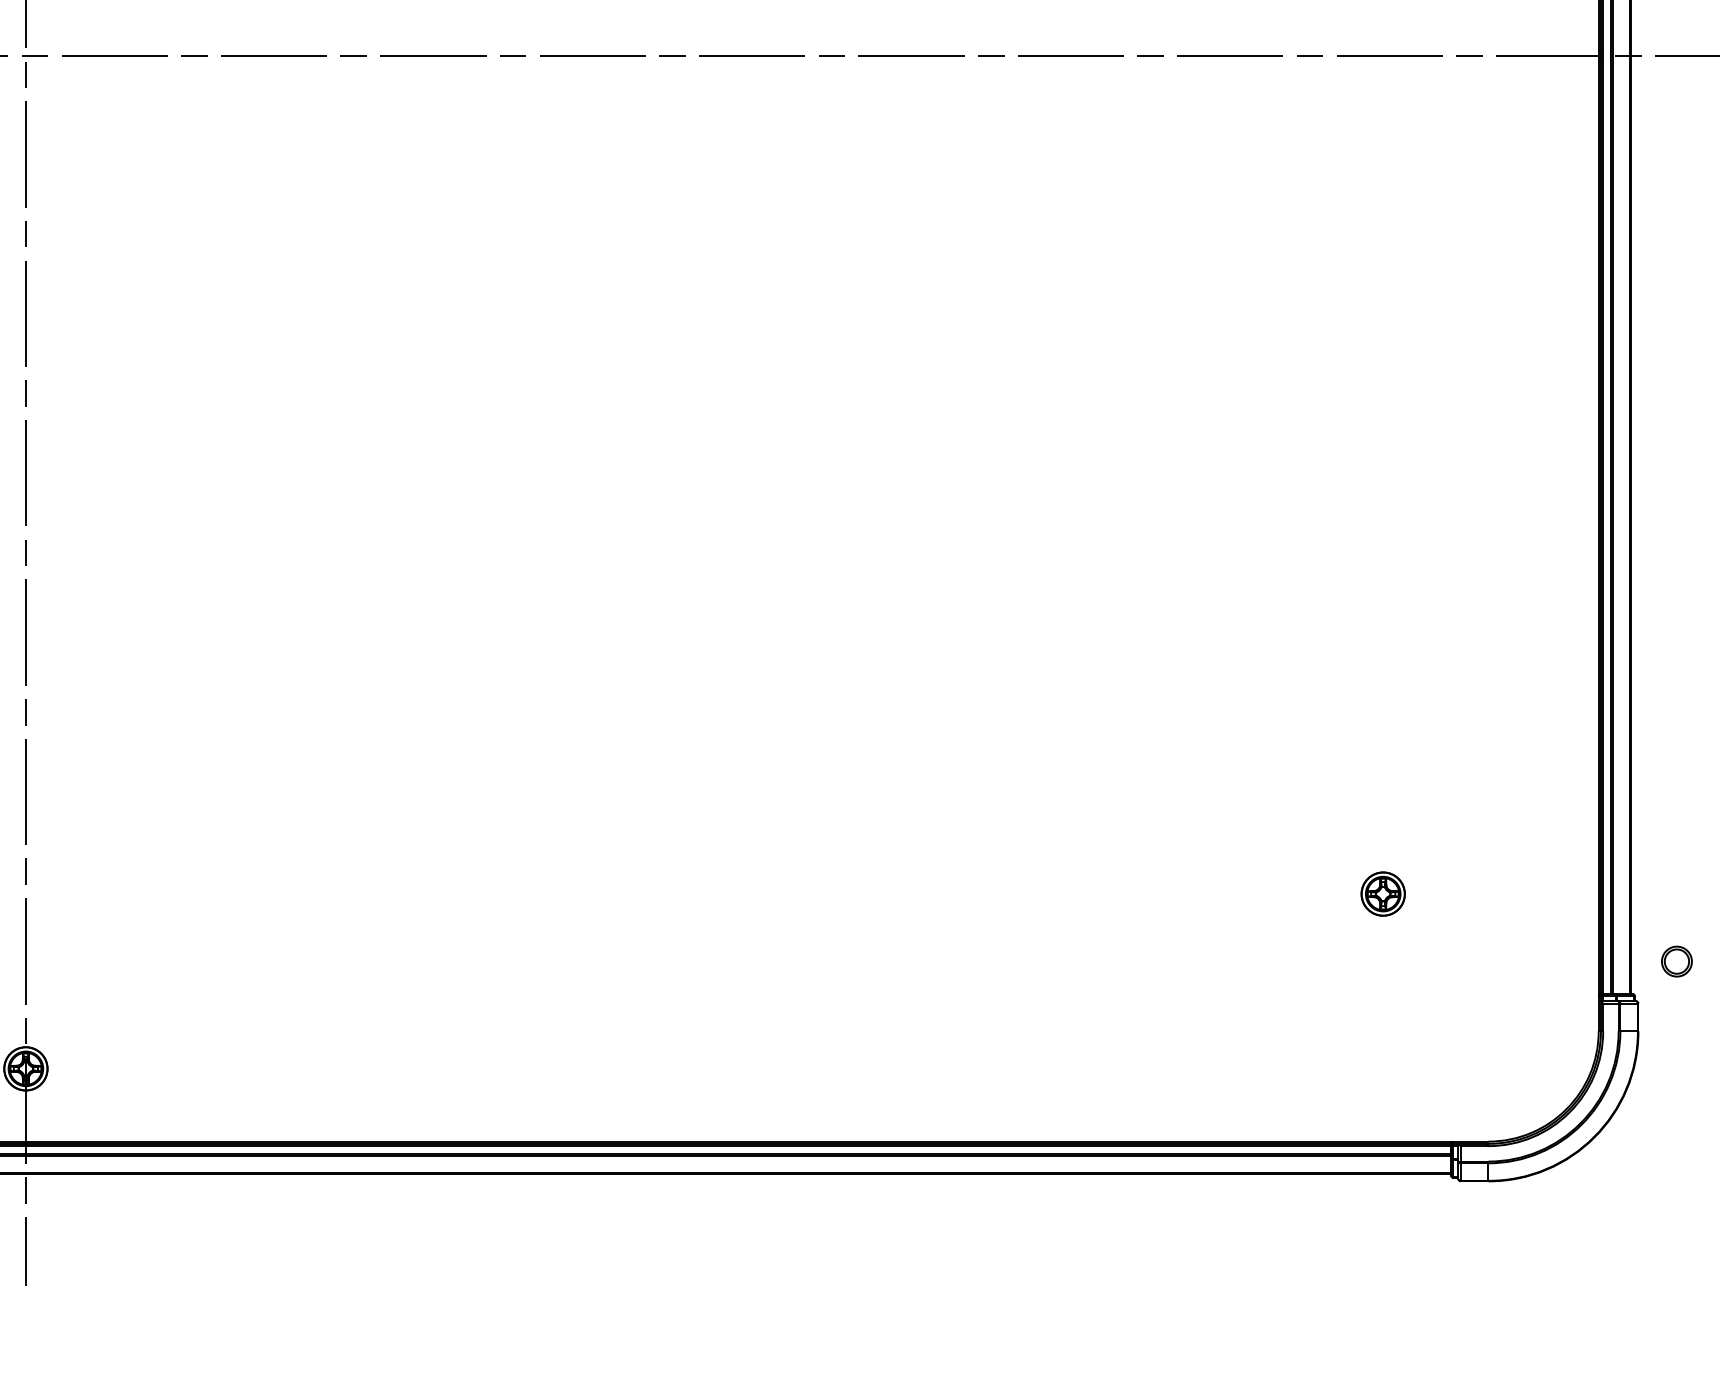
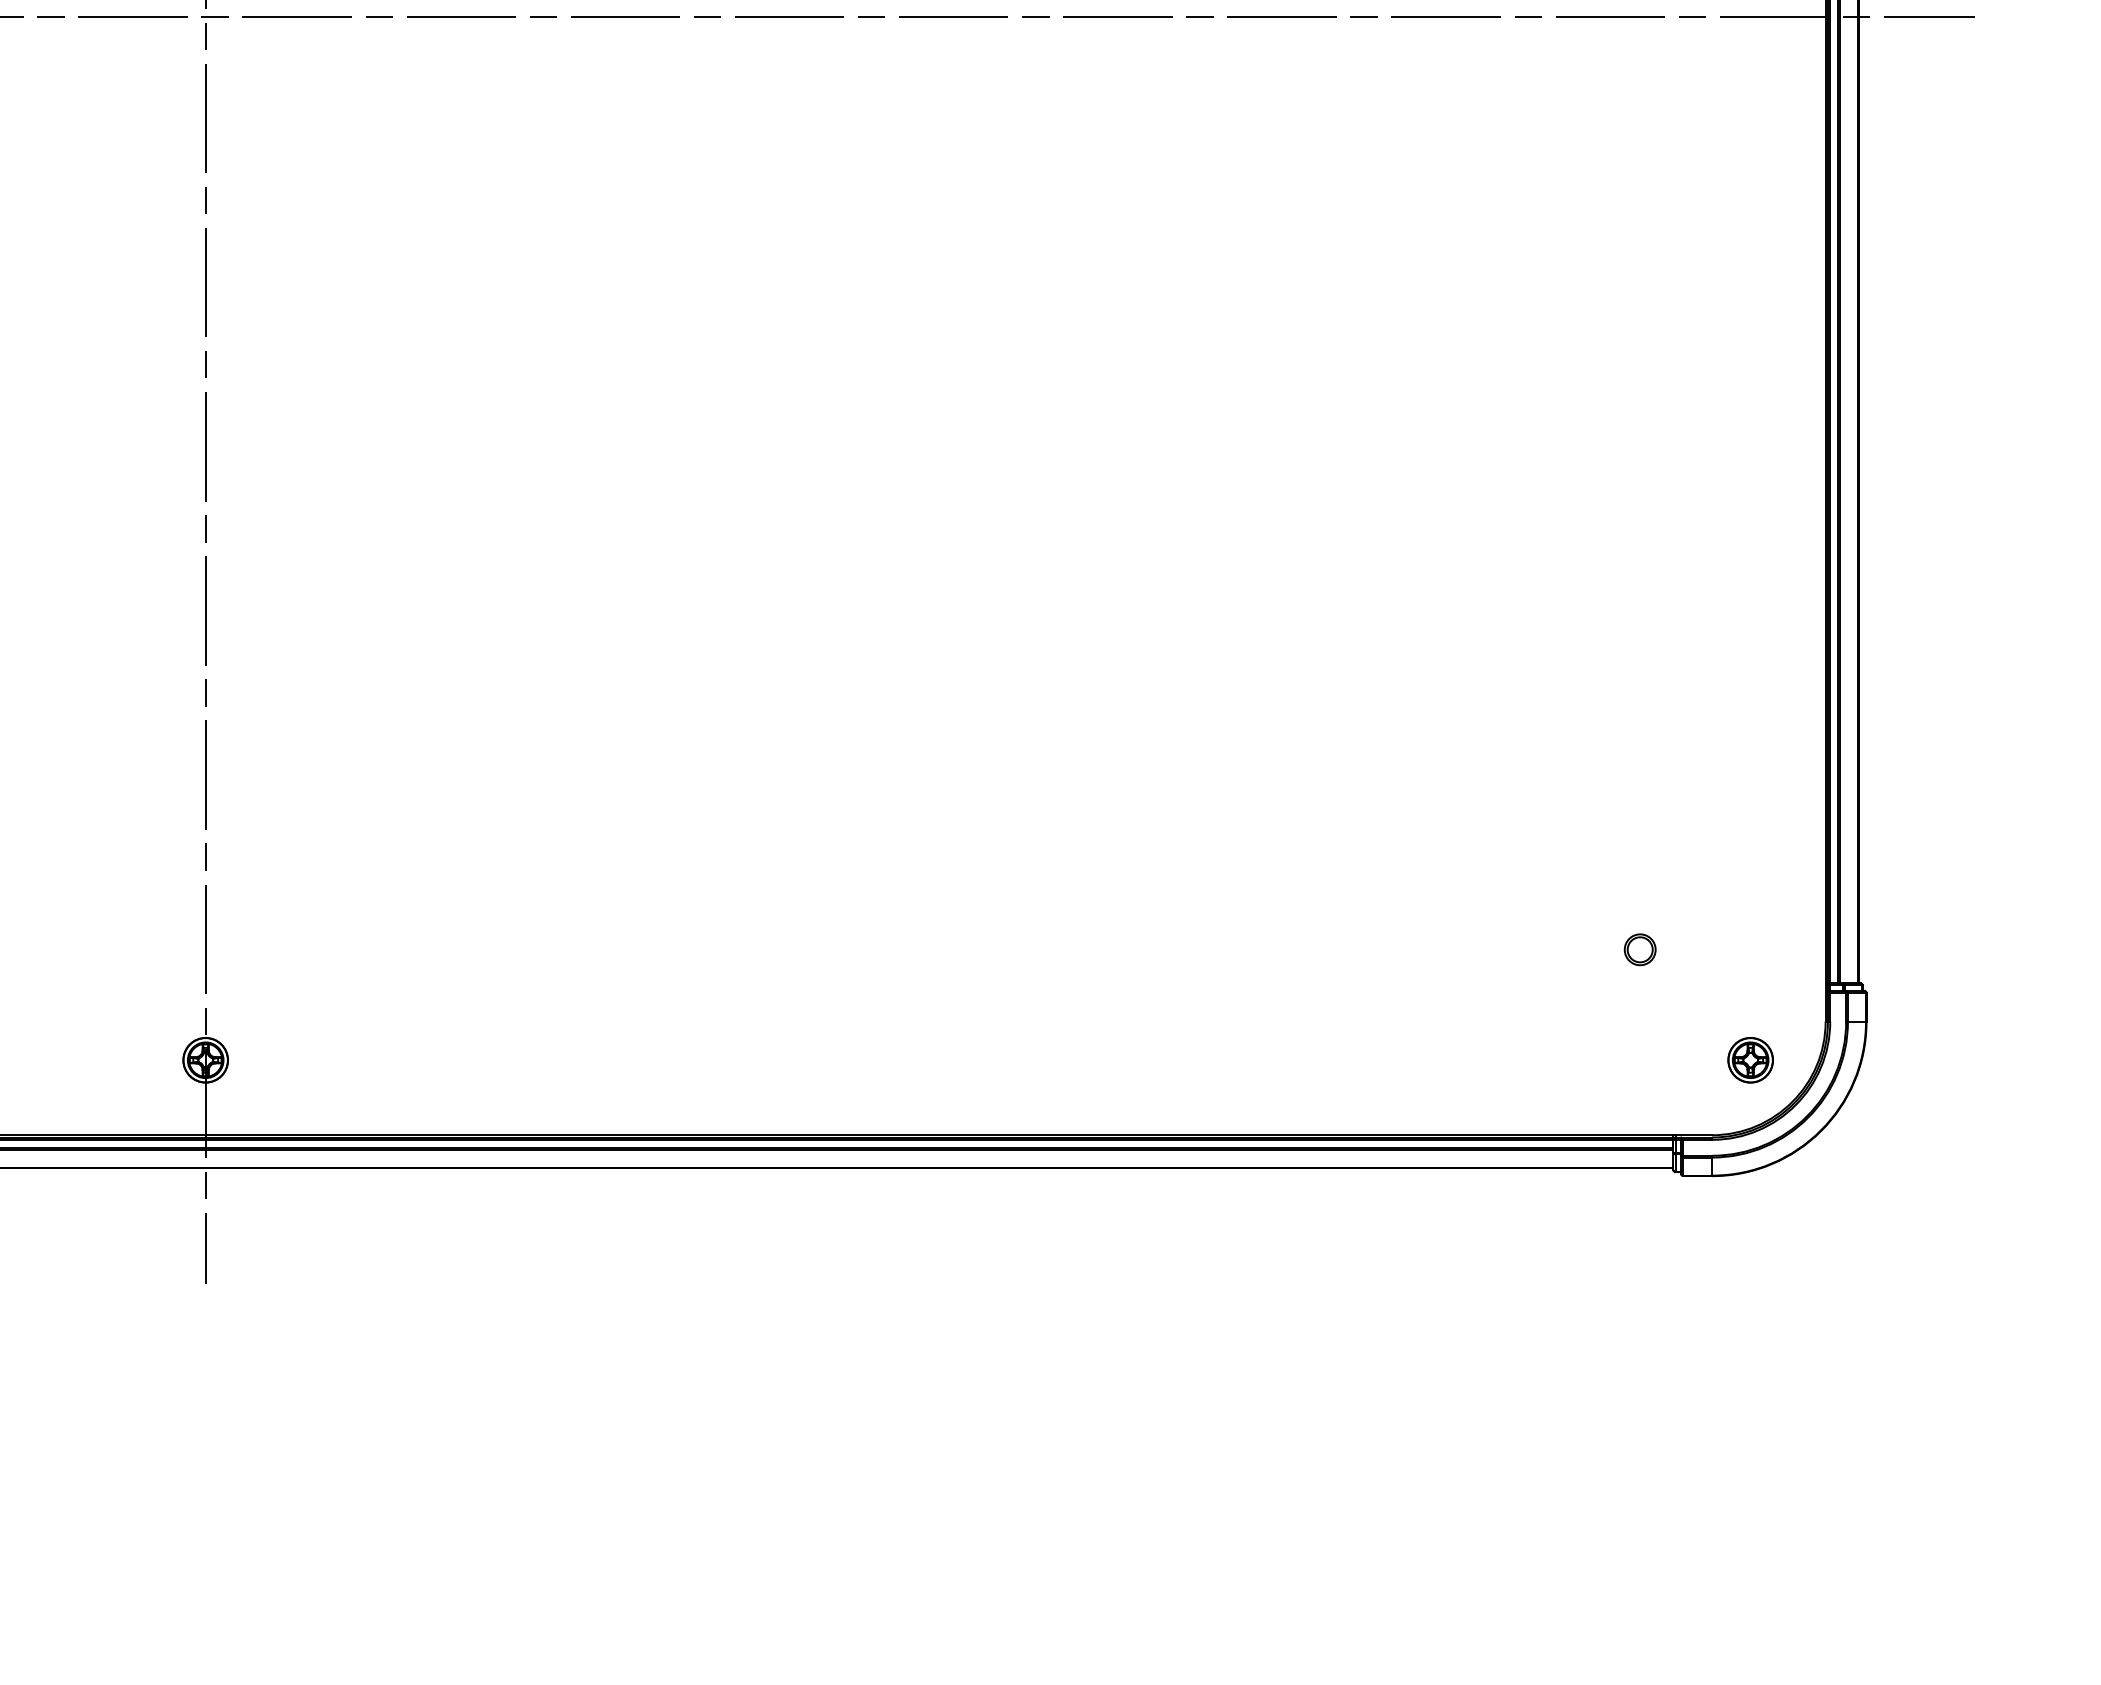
part: (1383, 894) -> (1750, 1060), moved
part: (1676, 961) -> (1639, 949), moved

